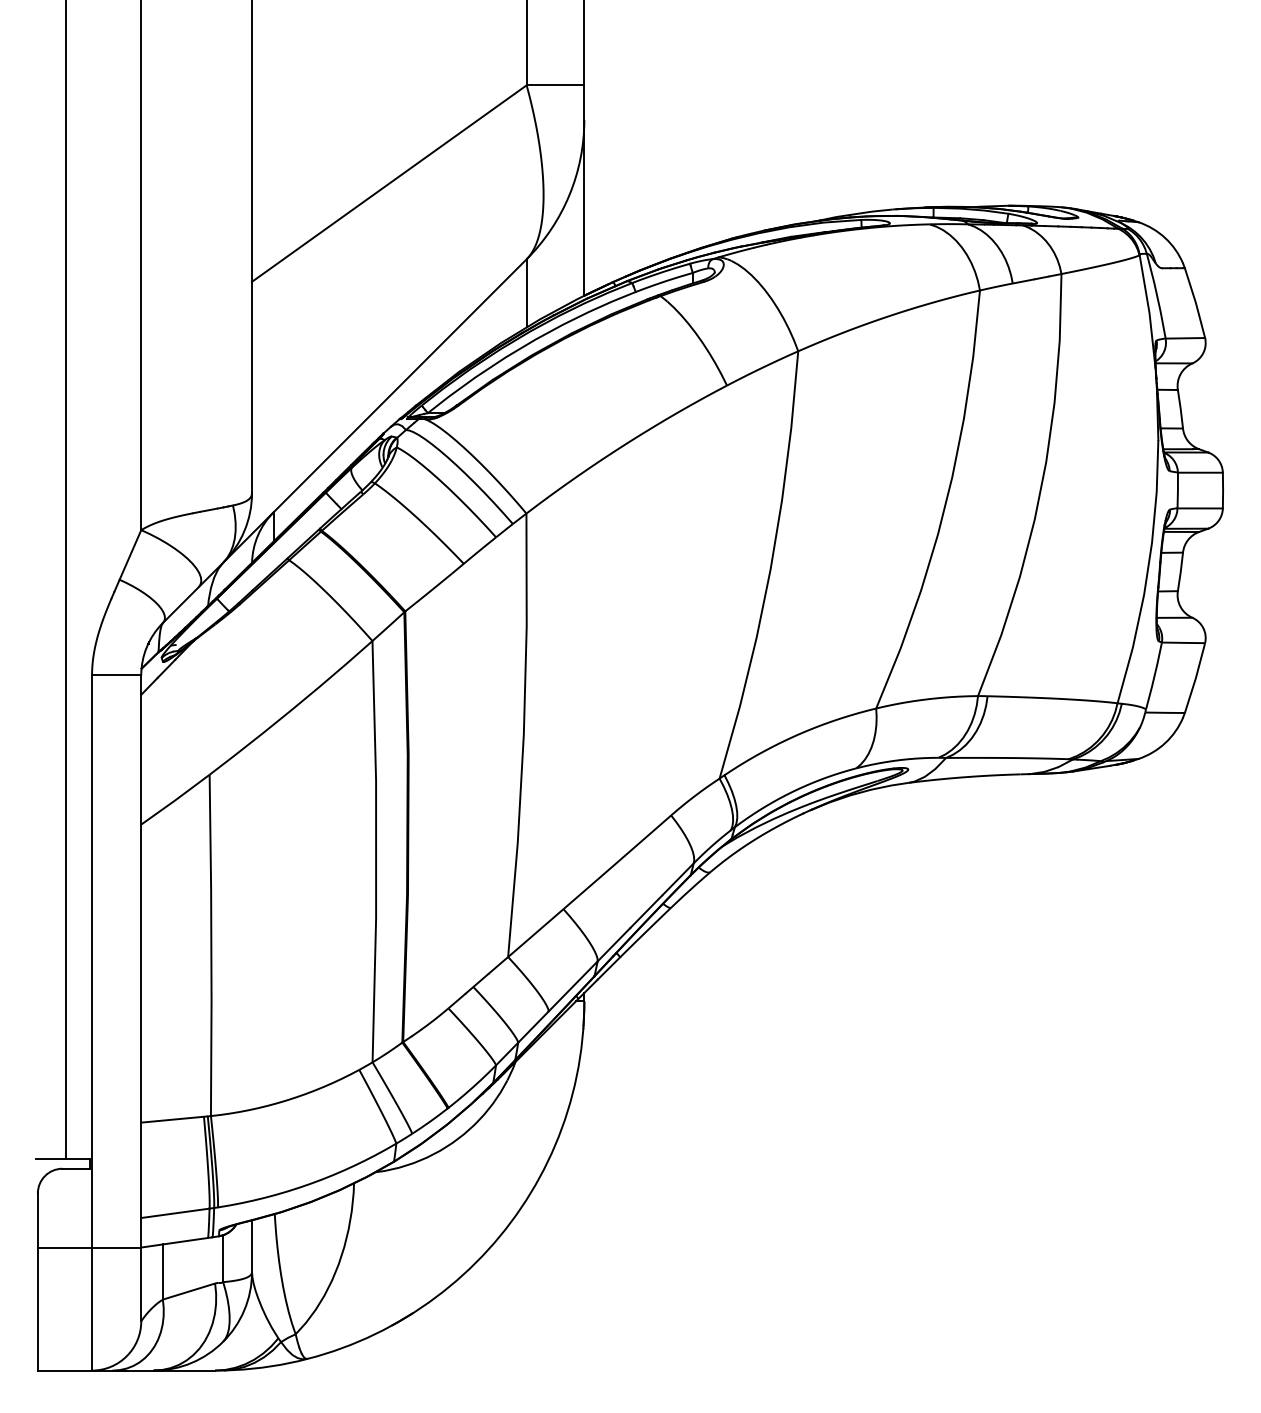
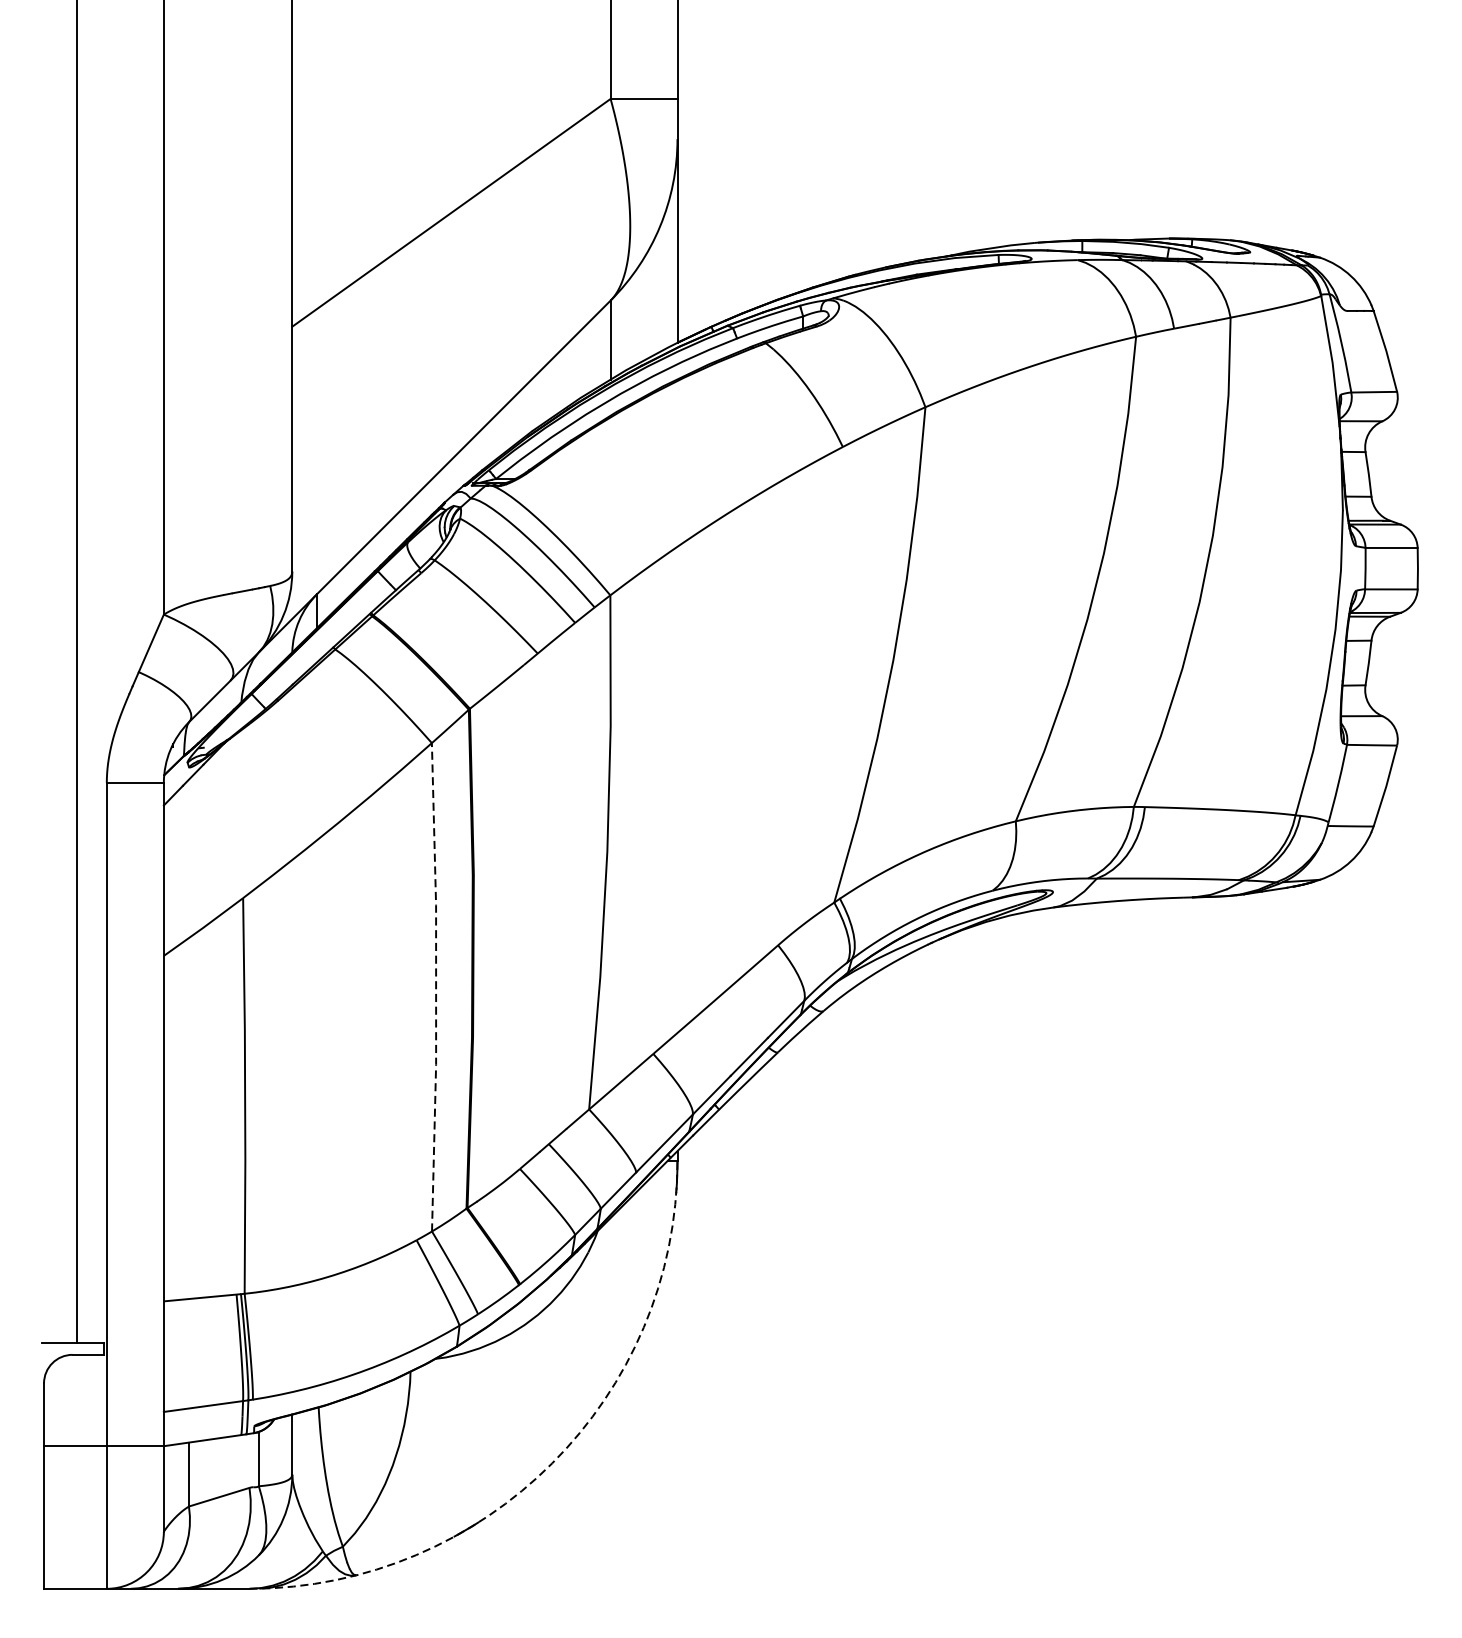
line: (376, 851) -> (436, 987), solid -> dashed
arc: (476, 1262) -> (552, 1463), solid -> dashed

